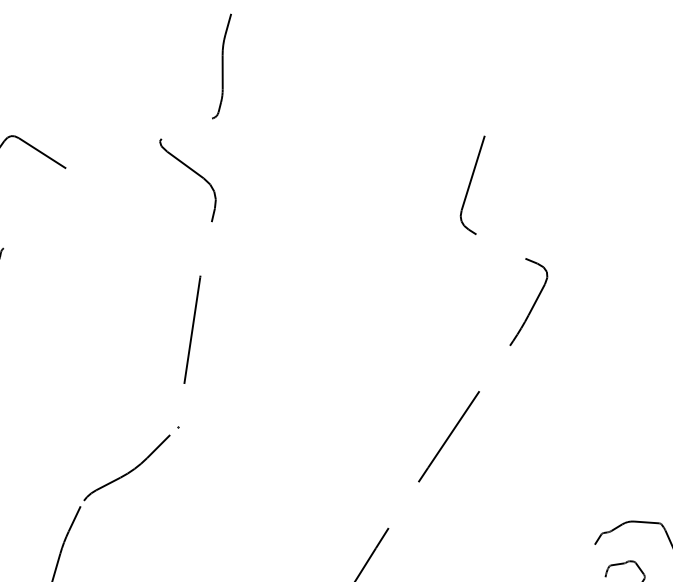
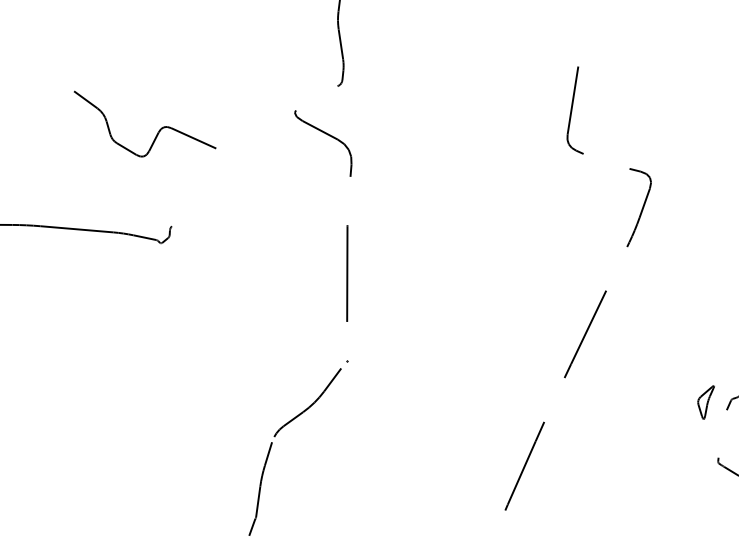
part: (572, 532) -> (705, 402), added

